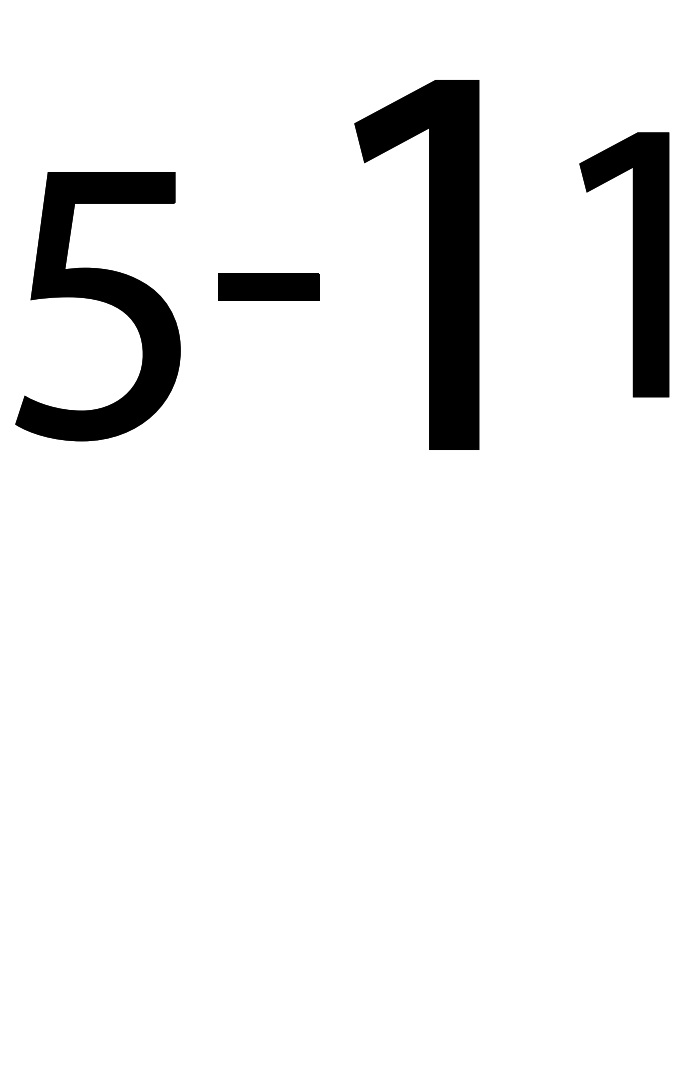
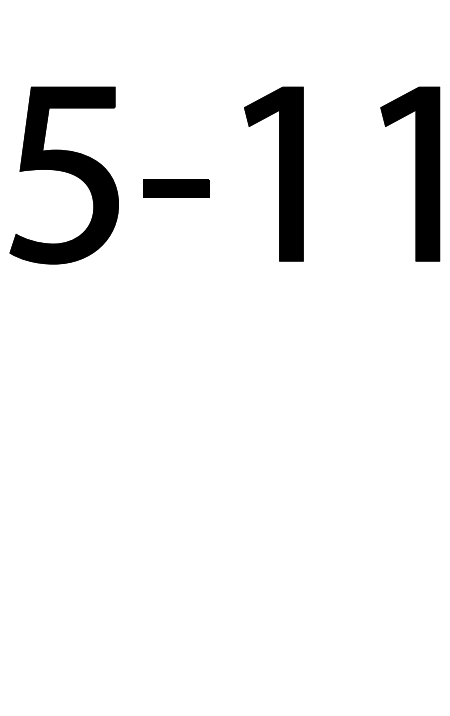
part: (416, 263) -> (273, 173), size x0.71
part: (96, 306) -> (63, 175), moved

